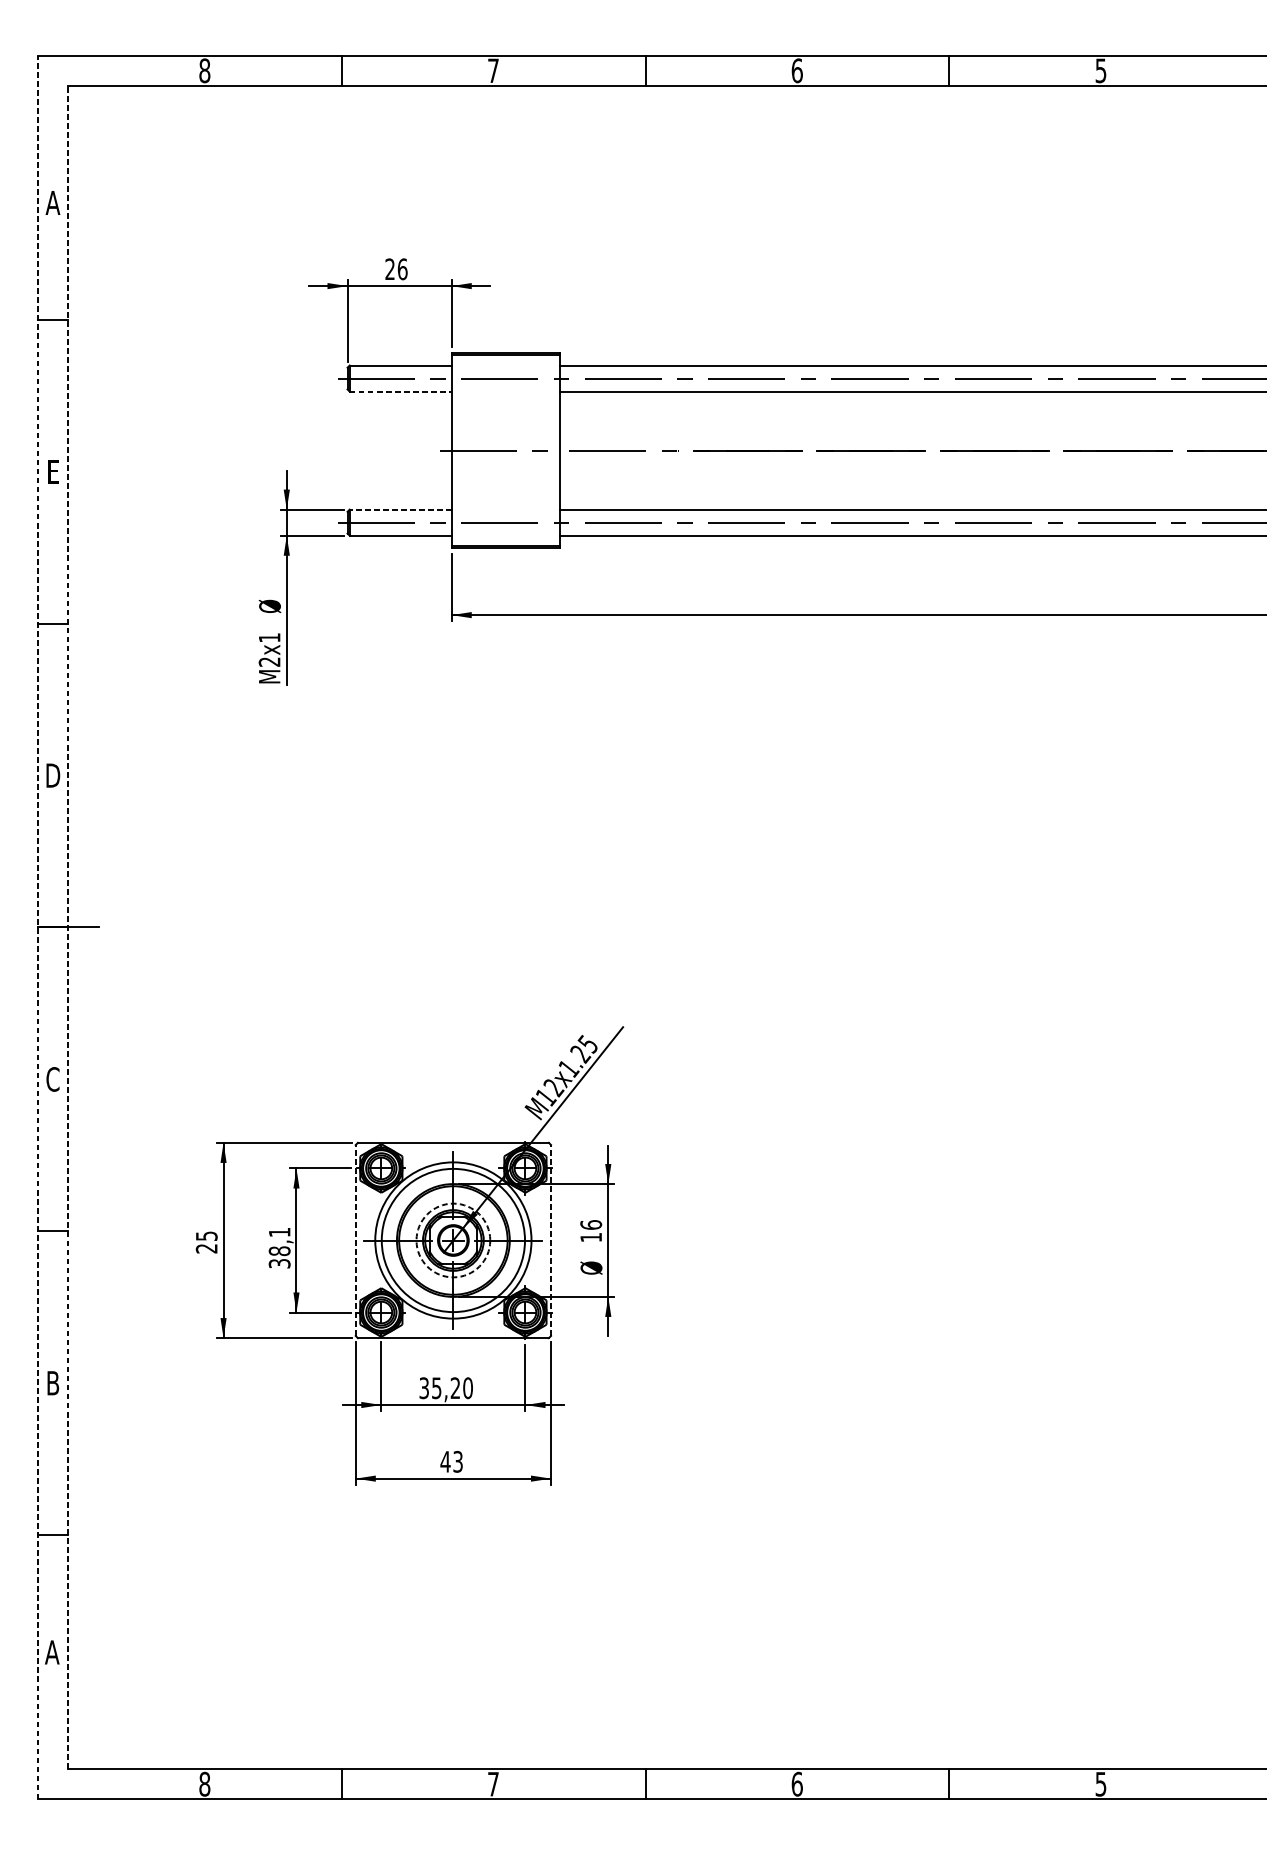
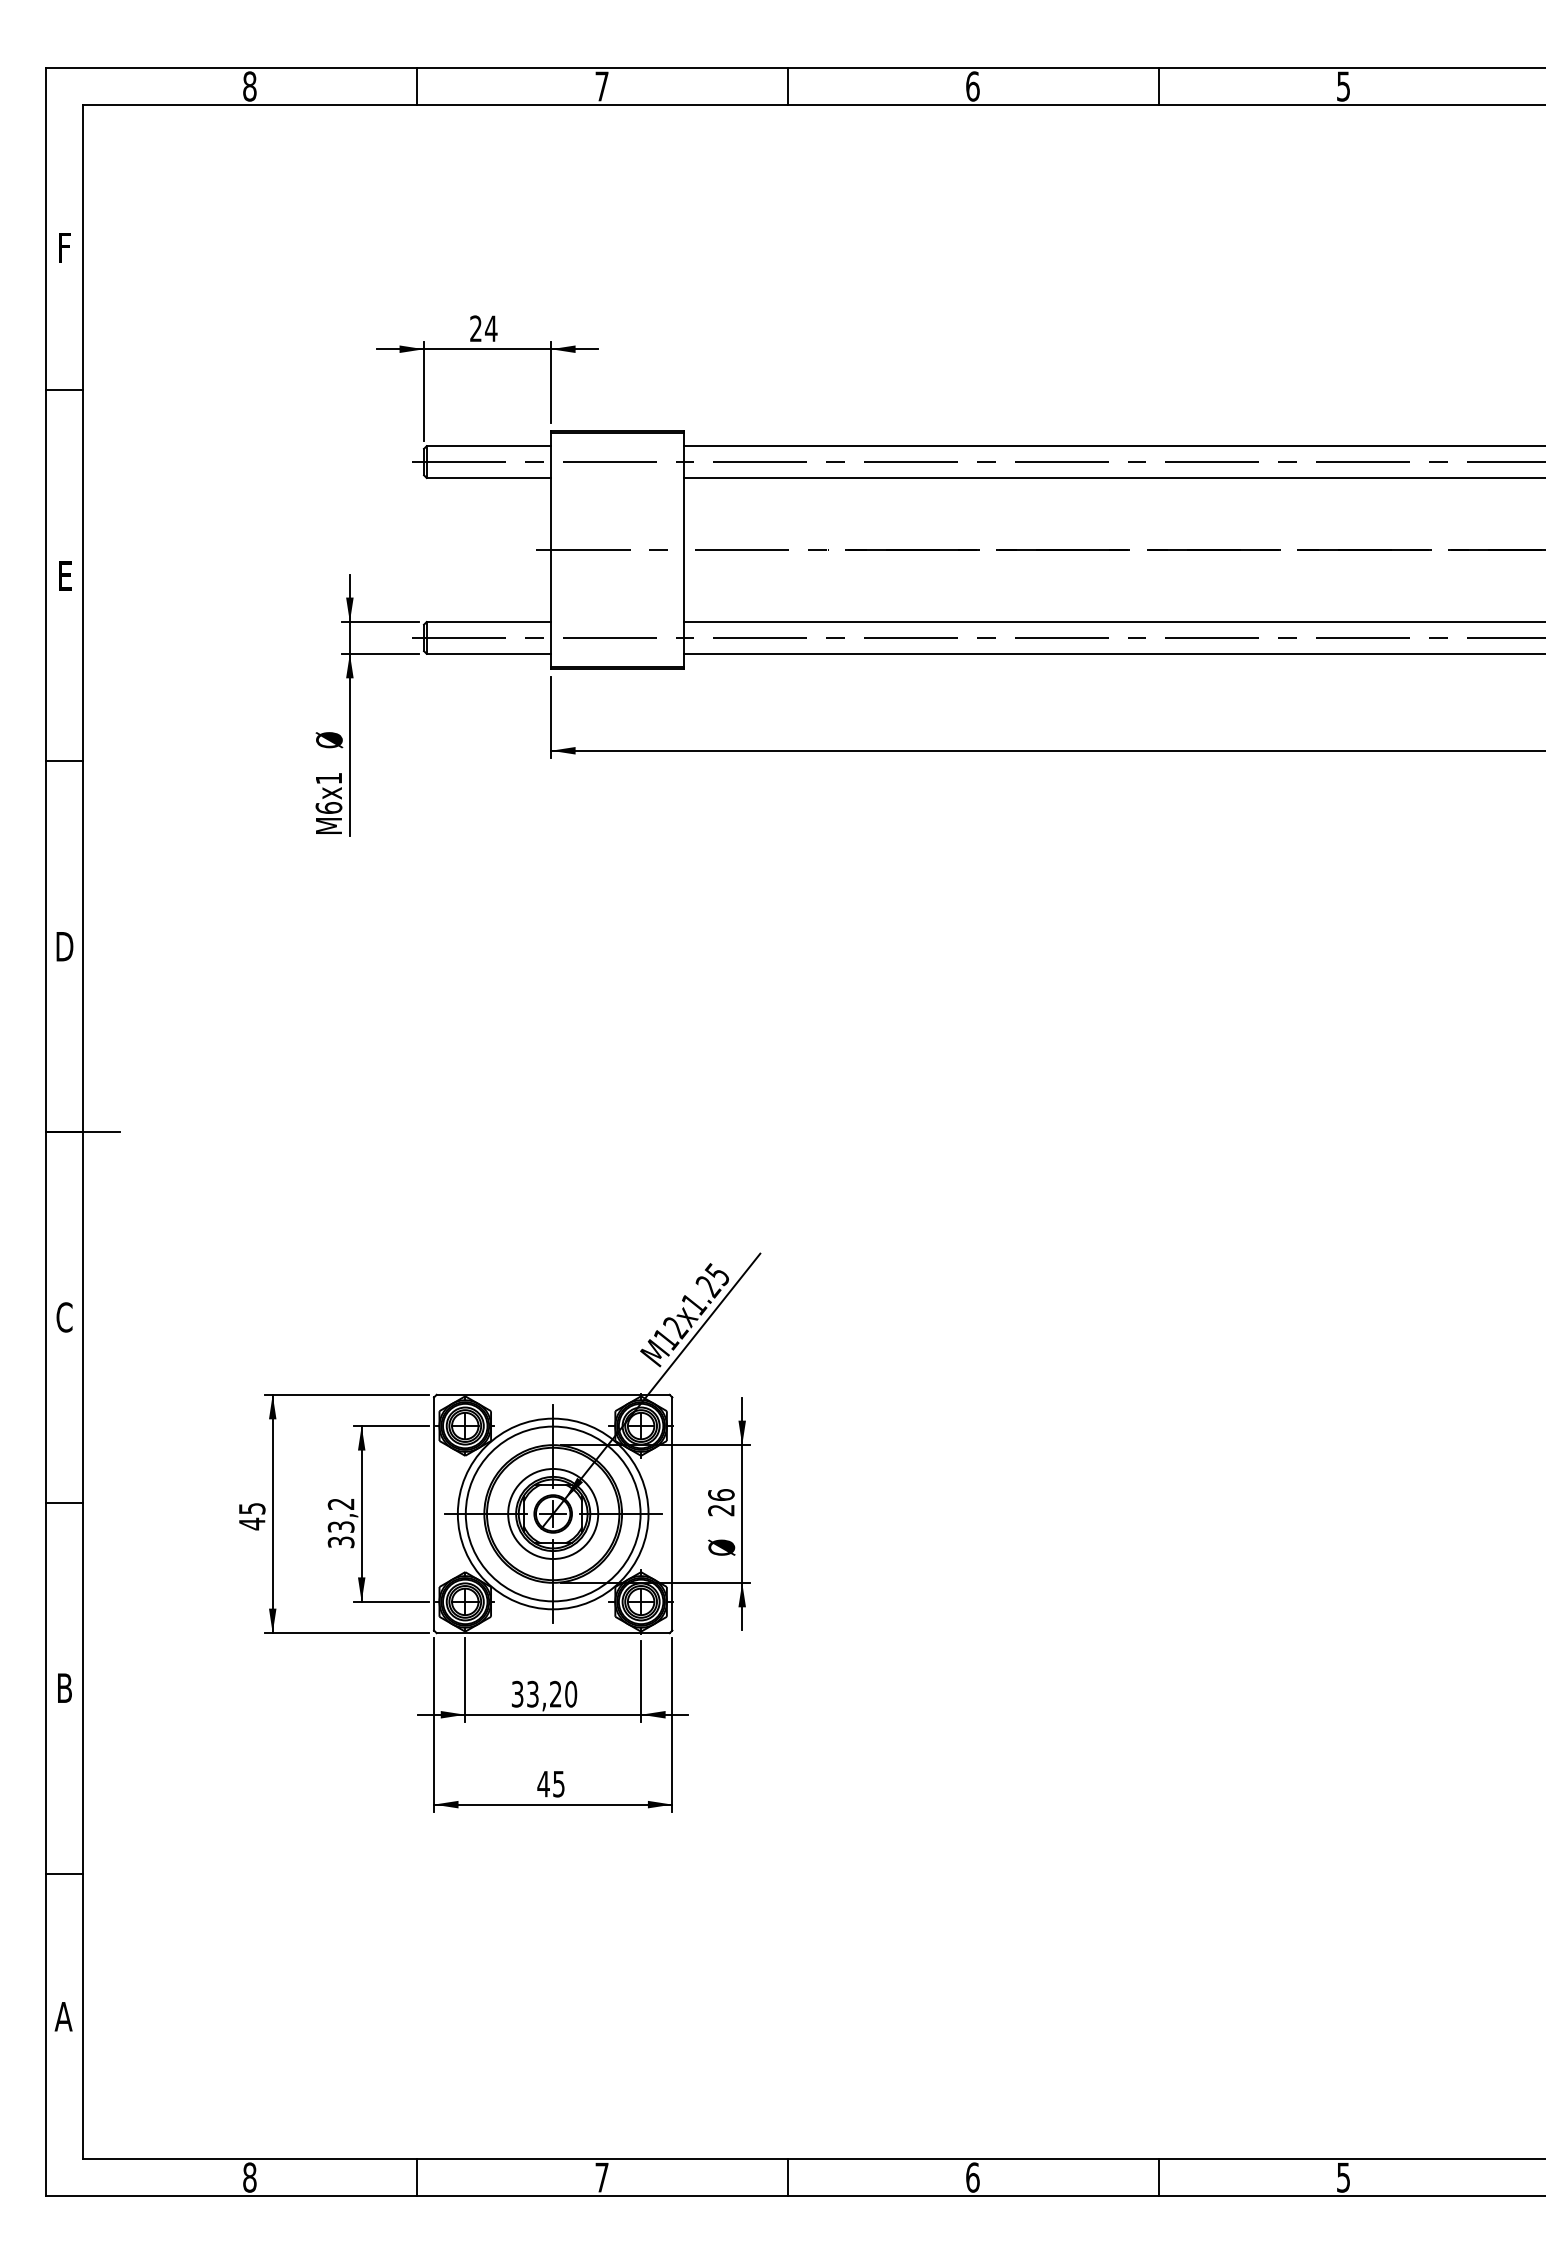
text: (52, 202) -> (64, 247), A -> F
text: (402, 269) -> (491, 328), 26 -> 24
line: (401, 391) -> (489, 477), dashed -> solid
line: (400, 510) -> (488, 622), dashed -> solid
text: (269, 661) -> (328, 807), M2x1 -> M6x1
line: (38, 927) -> (46, 1131), dashed -> solid
line: (68, 927) -> (83, 1131), dashed -> solid
text: (591, 1237) -> (721, 1510), 16 -> 26
line: (356, 1240) -> (434, 1513), dashed -> solid
circle: (453, 1240) -> (553, 1513), dashed -> solid
line: (551, 1240) -> (672, 1513), dashed -> solid
text: (279, 1241) -> (340, 1515), 38,1 -> 33,2
text: (206, 1248) -> (251, 1523), 25 -> 45
text: (436, 1387) -> (532, 1693), 35,20 -> 33,20
text: (457, 1461) -> (558, 1783), 43 -> 45

